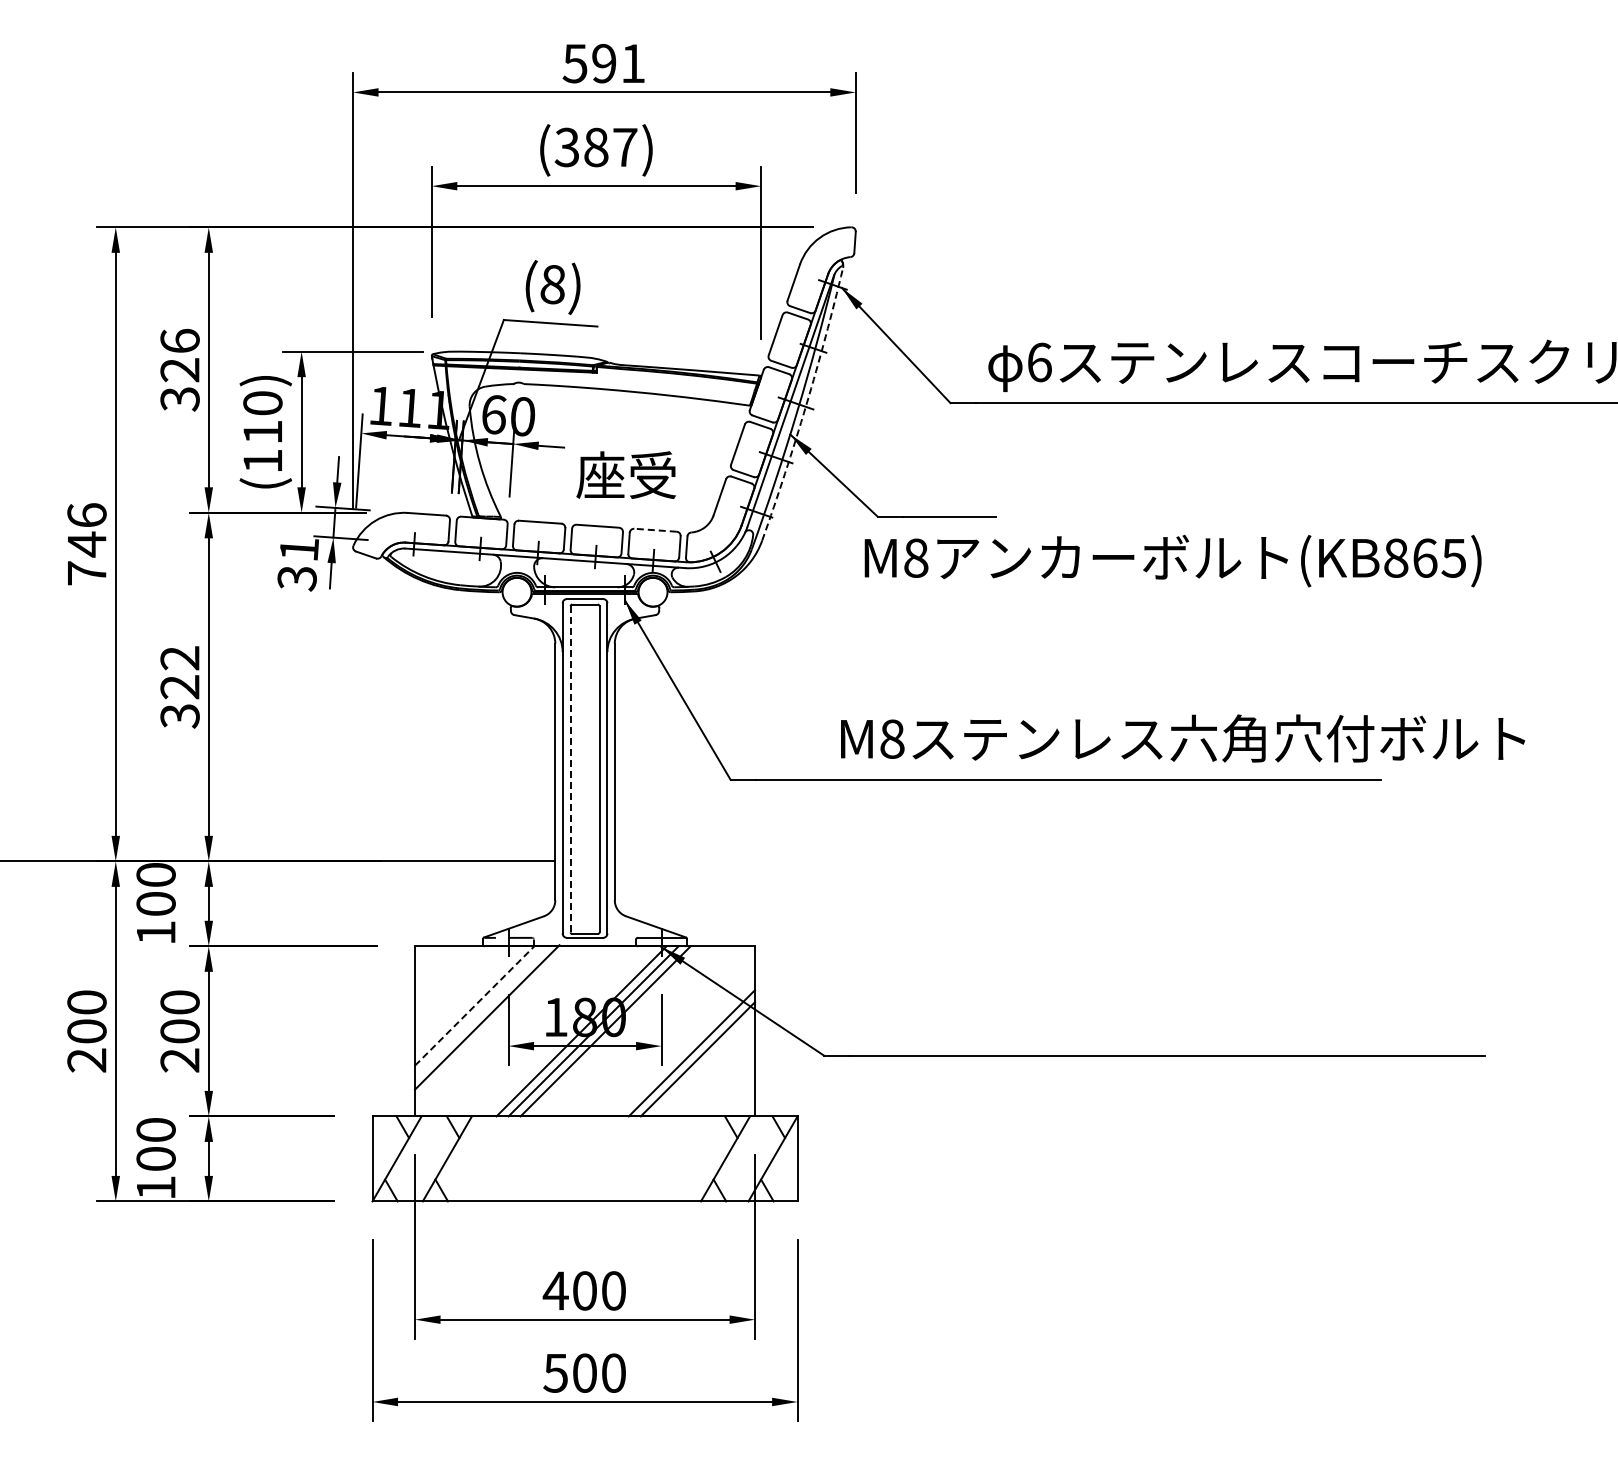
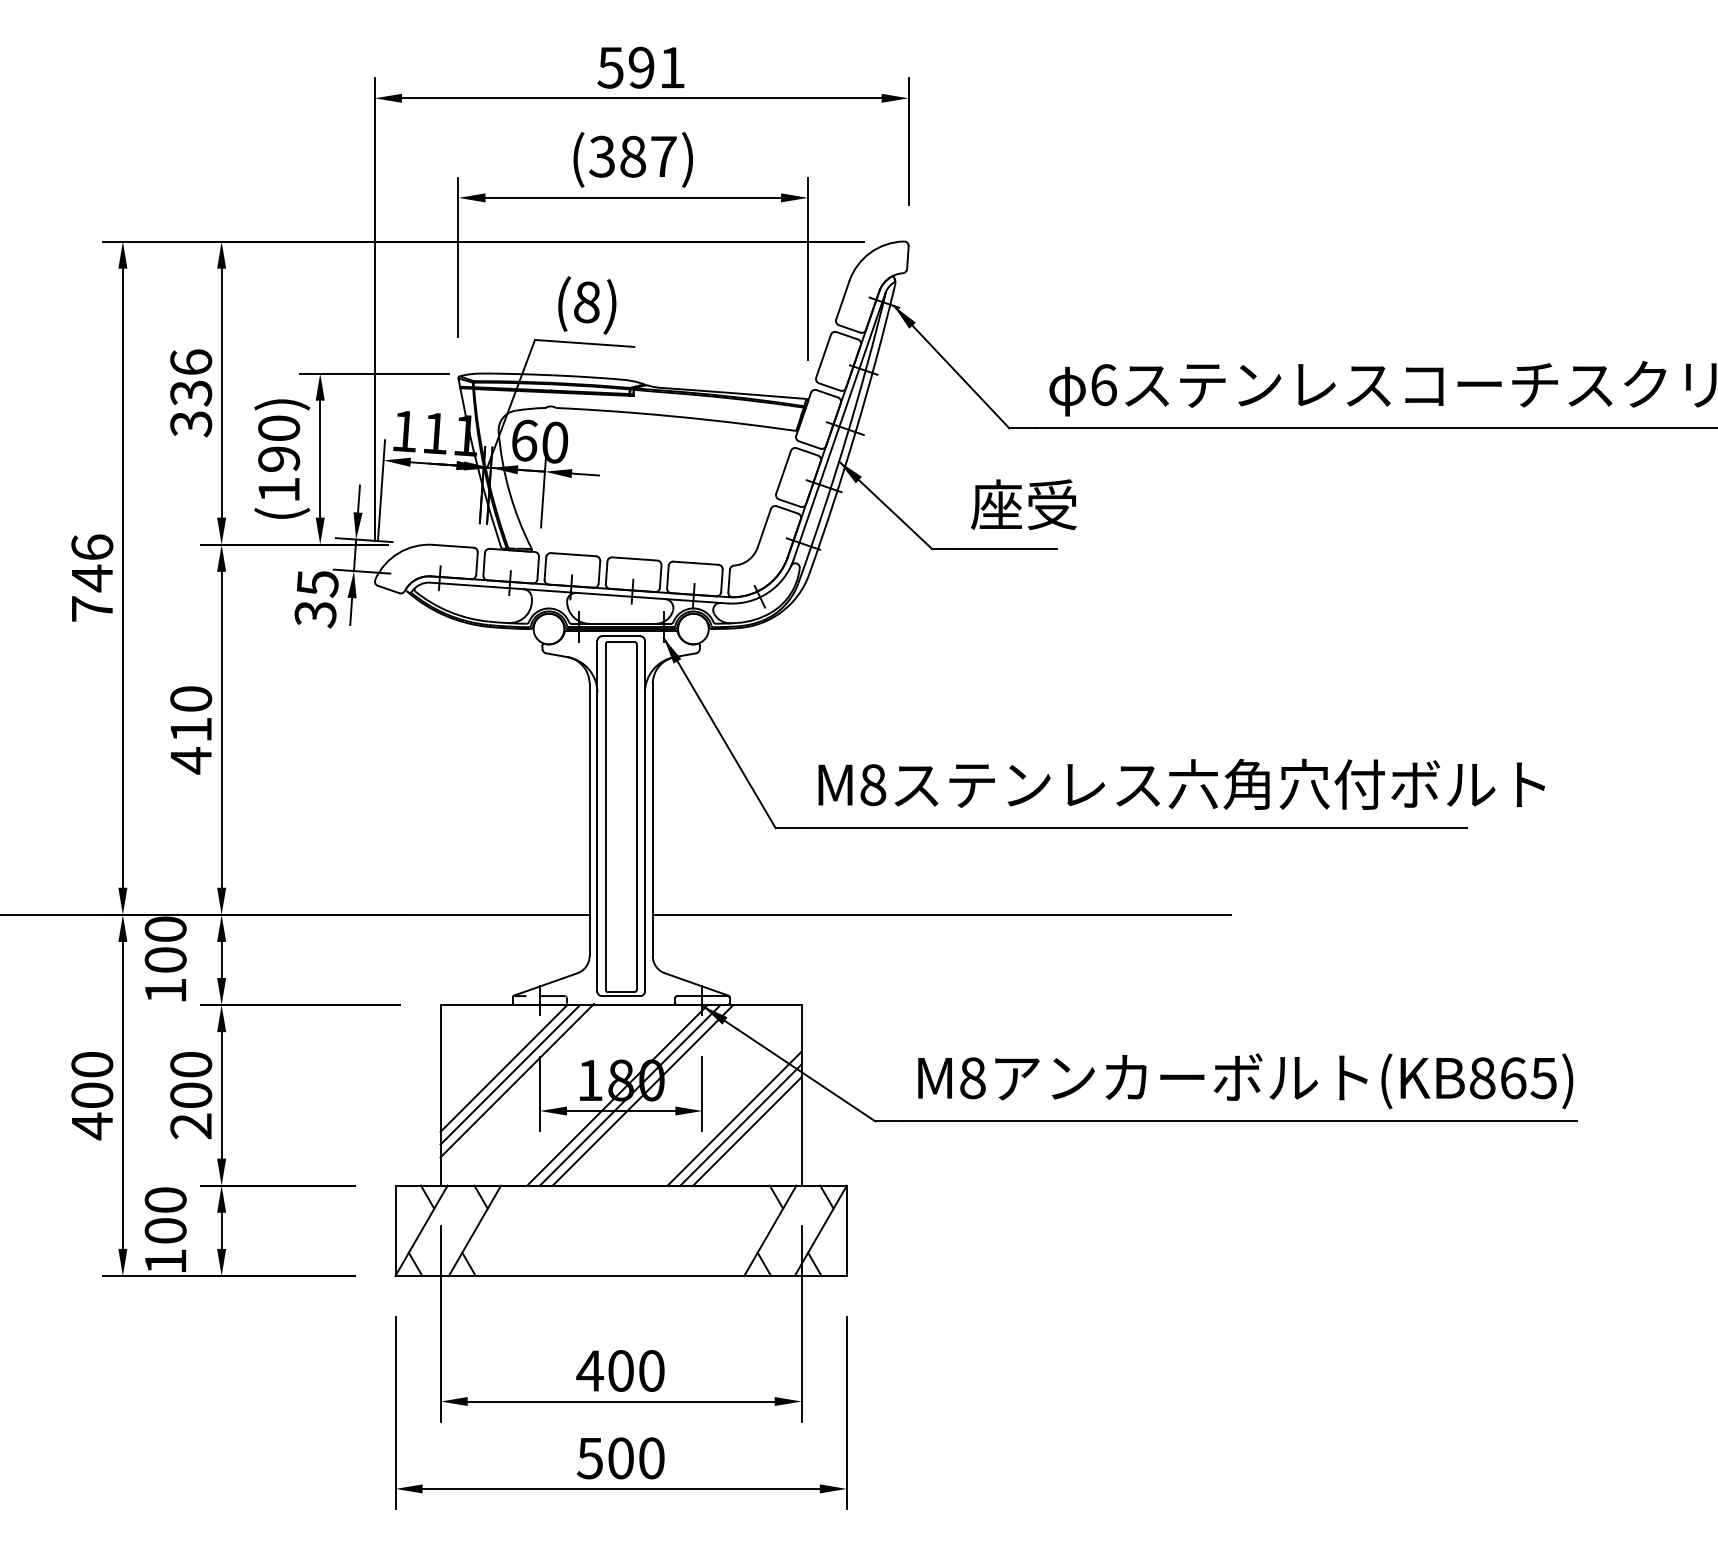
text: (179, 370) -> (190, 393), 326 -> 336
arc: (806, 405) -> (856, 430), dashed -> solid
text: (262, 432) -> (278, 459), (110) -> (190)
text: (626, 474) -> (1024, 504), moved
line: (655, 530) -> (695, 563), dashed -> solid
text: (298, 550) -> (316, 584), 31 -> 35
text: (1172, 560) -> (1245, 1080), moved
text: (179, 687) -> (190, 730), 322 -> 410
text: (1183, 738) -> (1182, 784), moved
line: (570, 769) -> (605, 817), dashed -> solid
line: (886, 861) -> (941, 914), added
line: (475, 1005) -> (504, 1067), dashed -> solid
line: (480, 1011) -> (510, 1074), added
text: (86, 1060) -> (91, 1126), 200 -> 400
line: (703, 1065) -> (746, 1131), added

